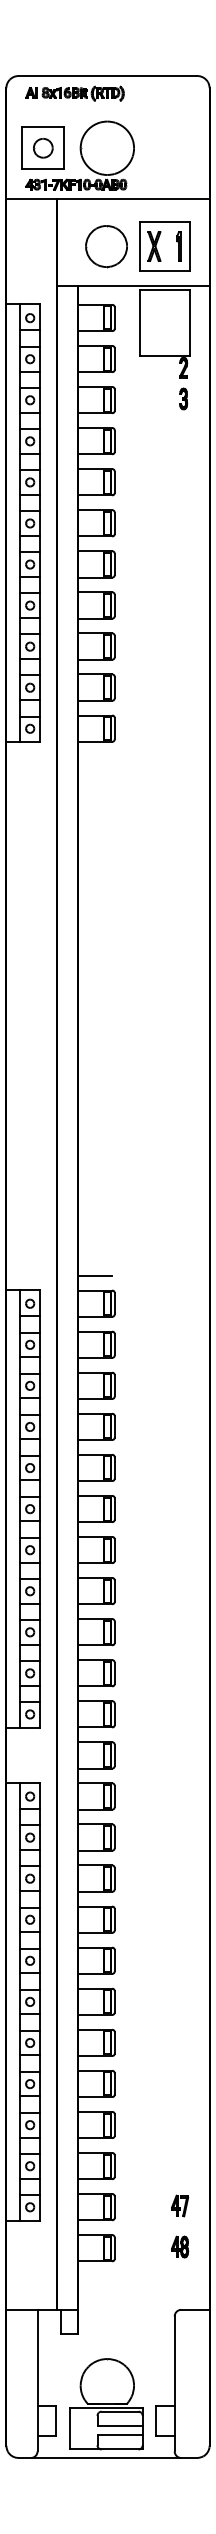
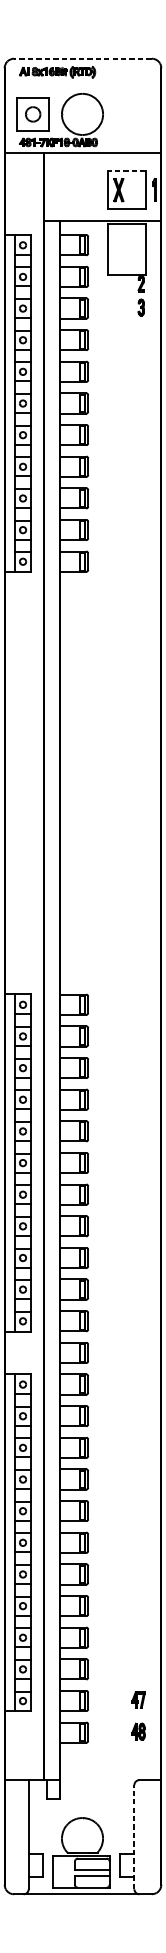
line: (107, 76) -> (82, 59), solid -> dashed
line: (164, 221) -> (126, 170), solid -> dashed
part: (106, 246) -> (81, 190), removed
part: (178, 246) -> (154, 190), moved
line: (94, 1275) -> (72, 983), removed
line: (174, 2383) -> (134, 1836), solid -> dashed

